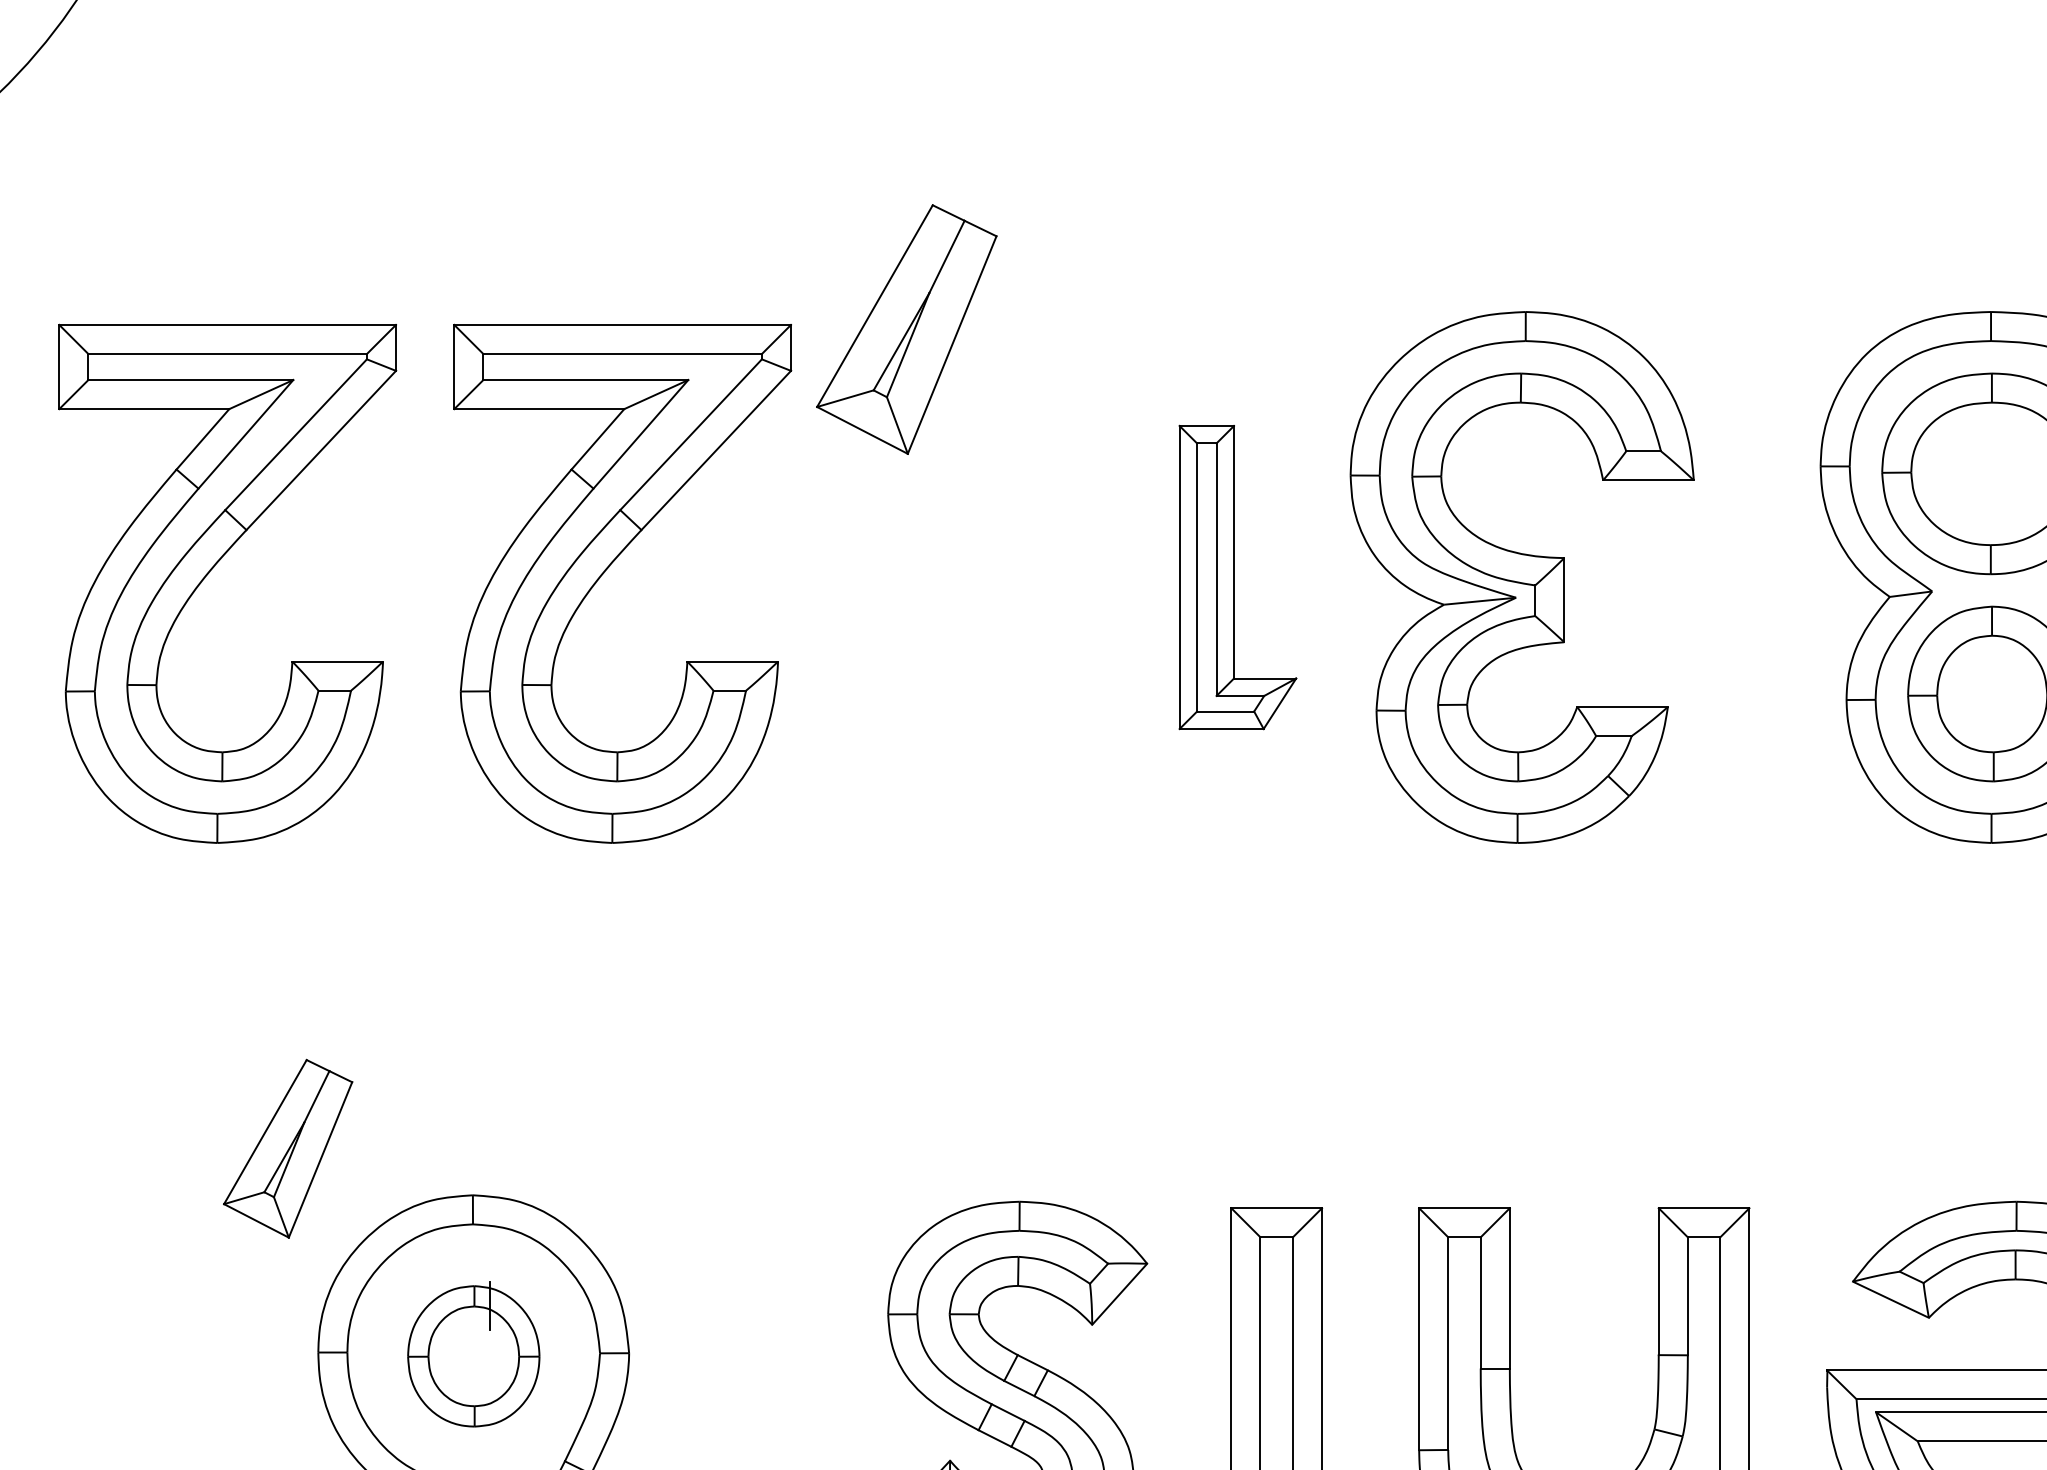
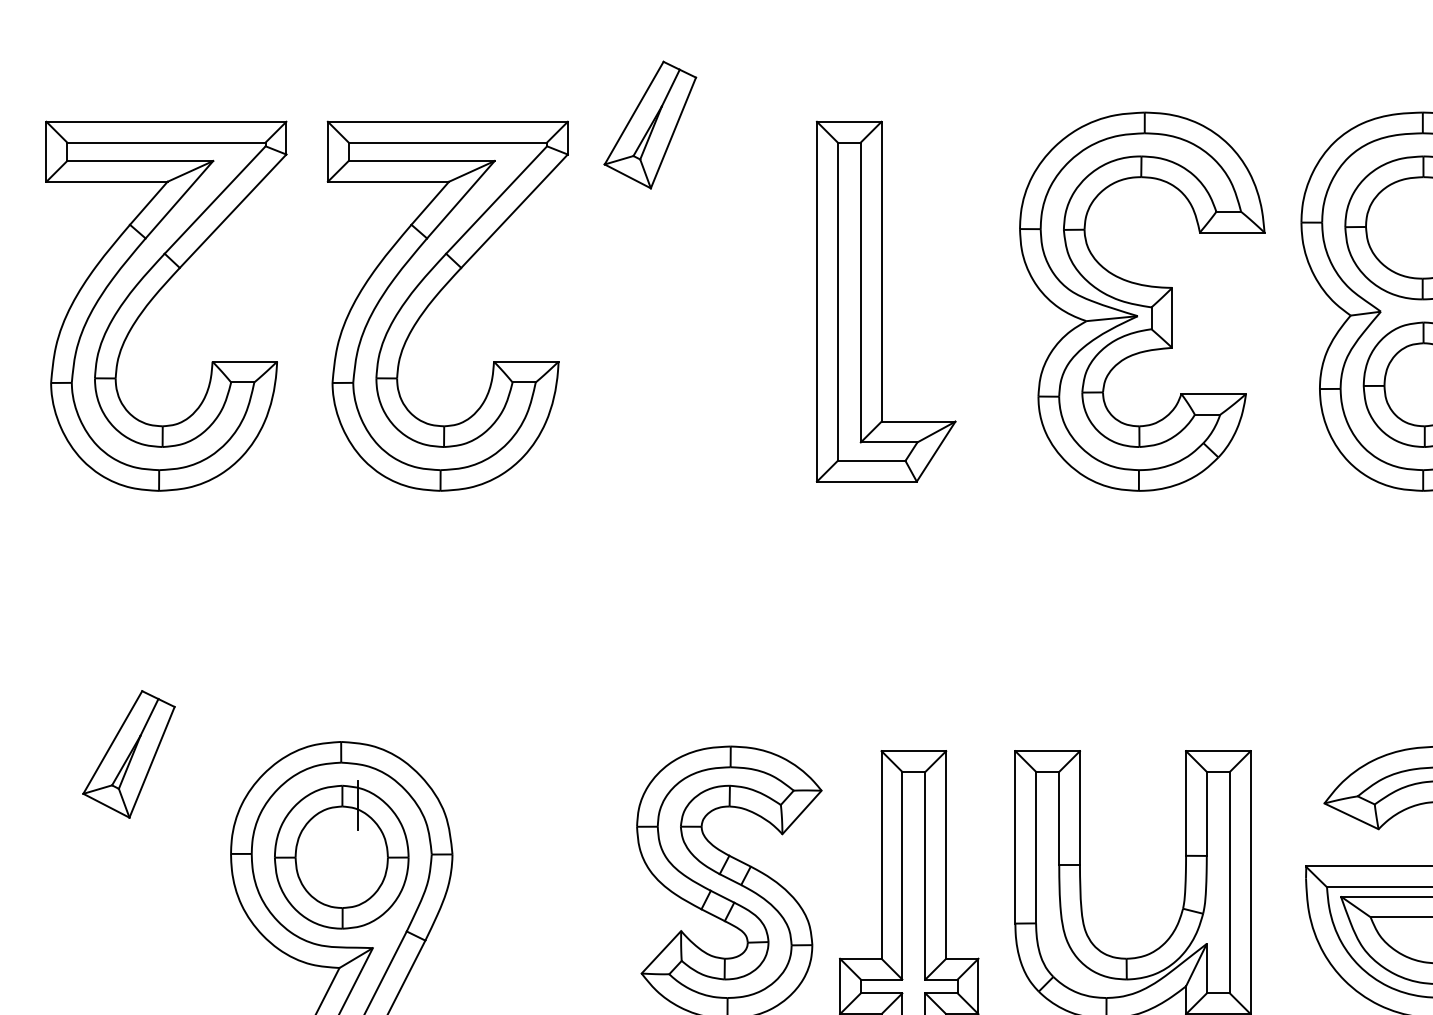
part: (906, 329) -> (650, 125), size x0.71
part: (1237, 577) -> (885, 301), size x1.67
part: (1521, 577) -> (1141, 301), moved
part: (288, 1148) -> (129, 754), moved
part: (473, 1354) -> (341, 855), size x1.43

